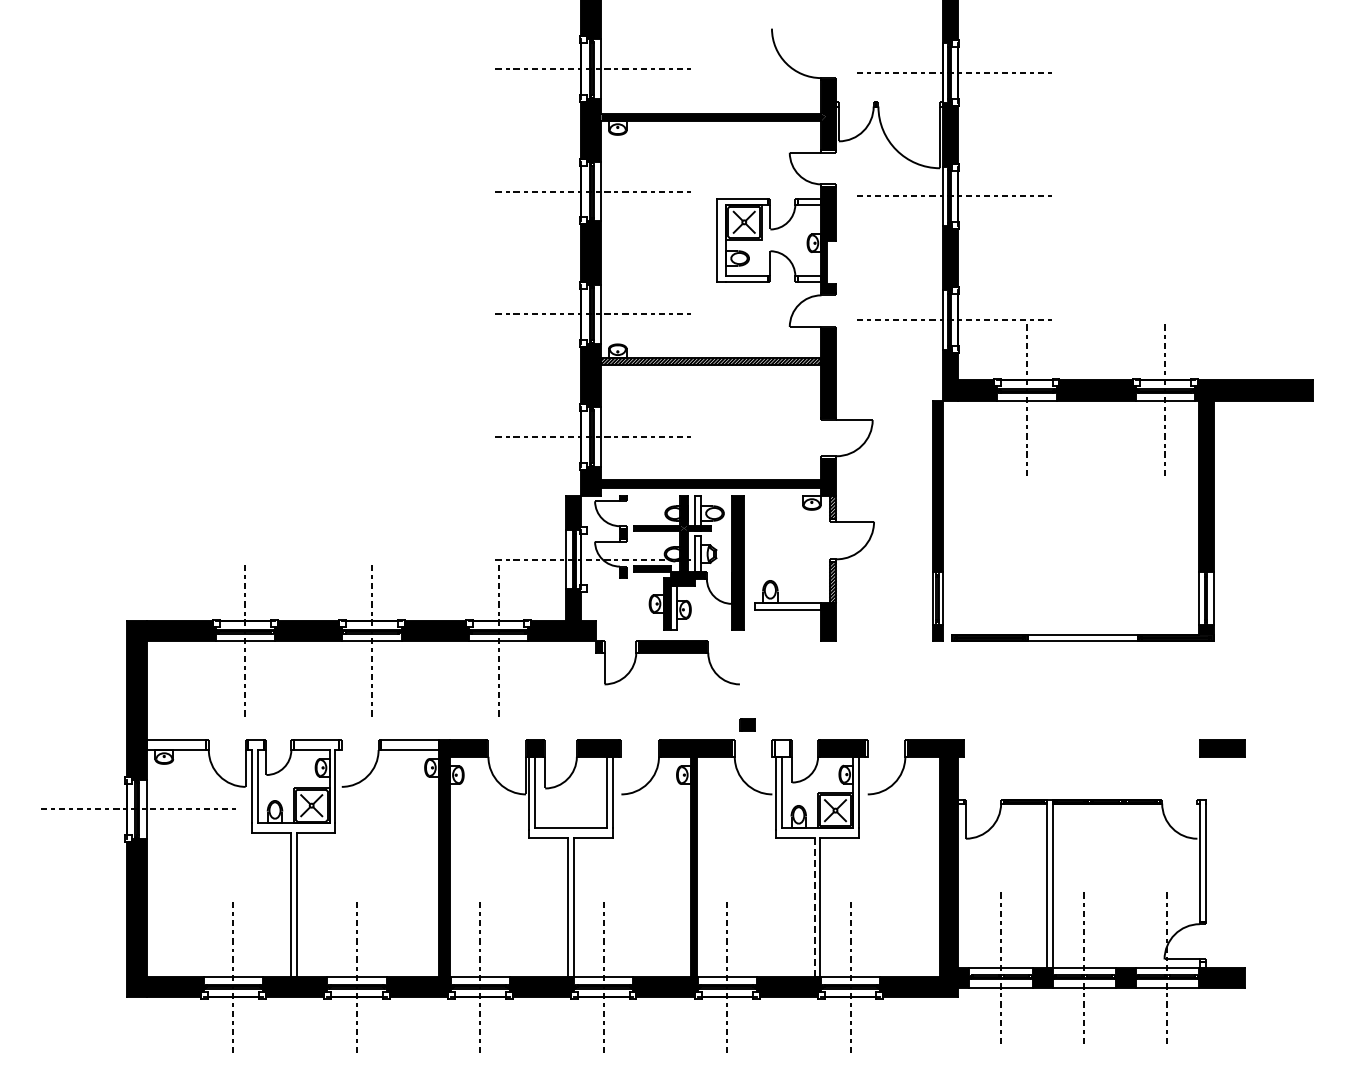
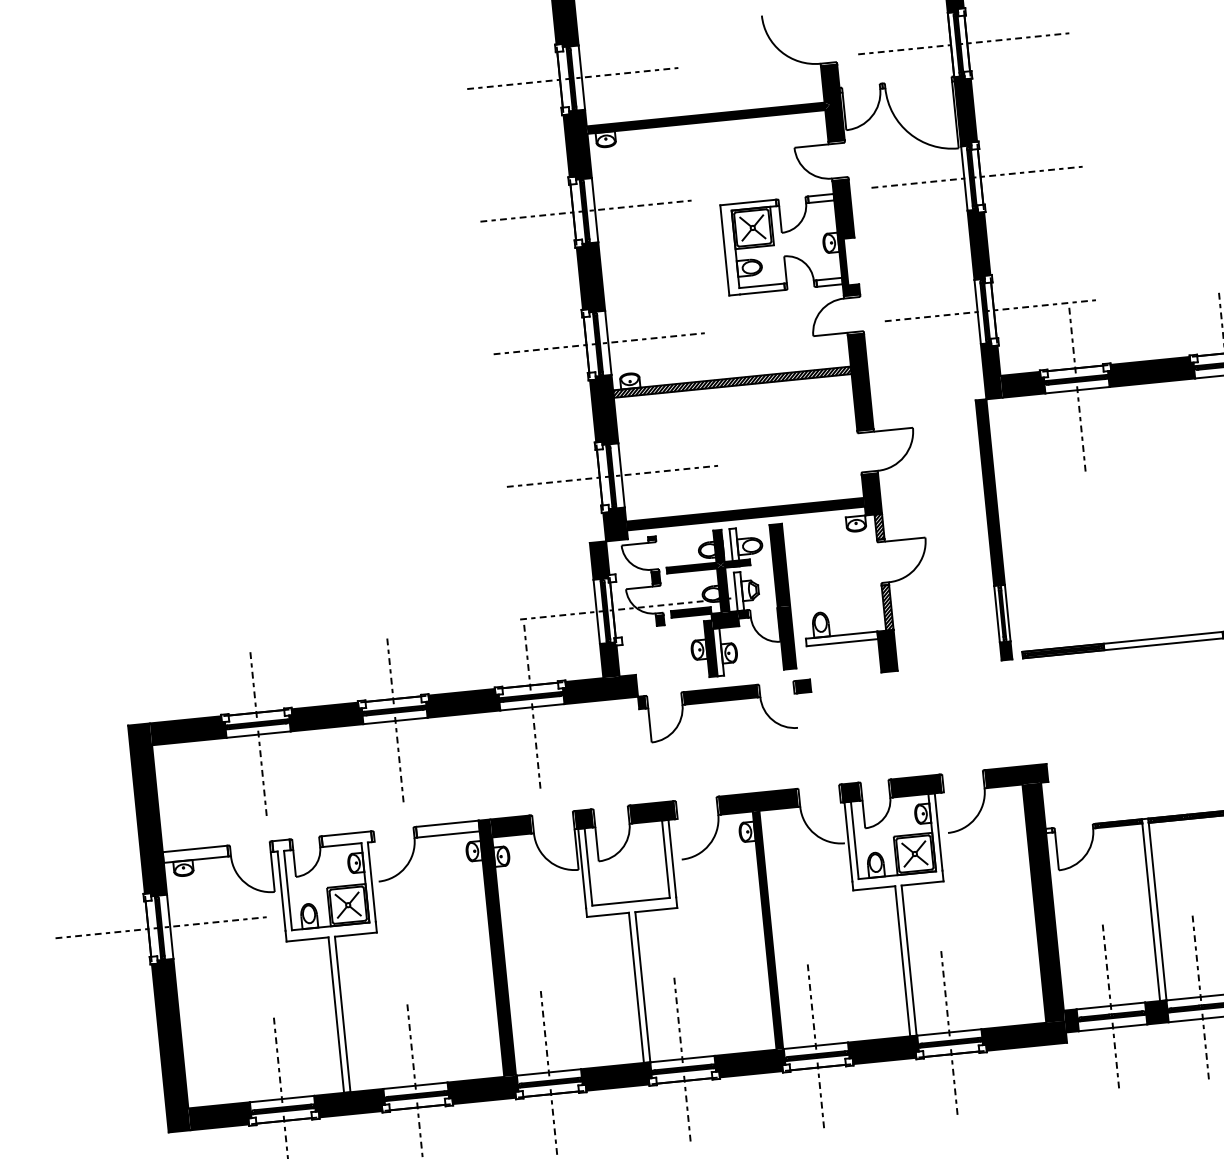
part: (747, 724) -> (802, 686), moved
fill: (781, 748) -> (849, 792), added
line: (814, 908) -> (902, 962), dashed -> solid

